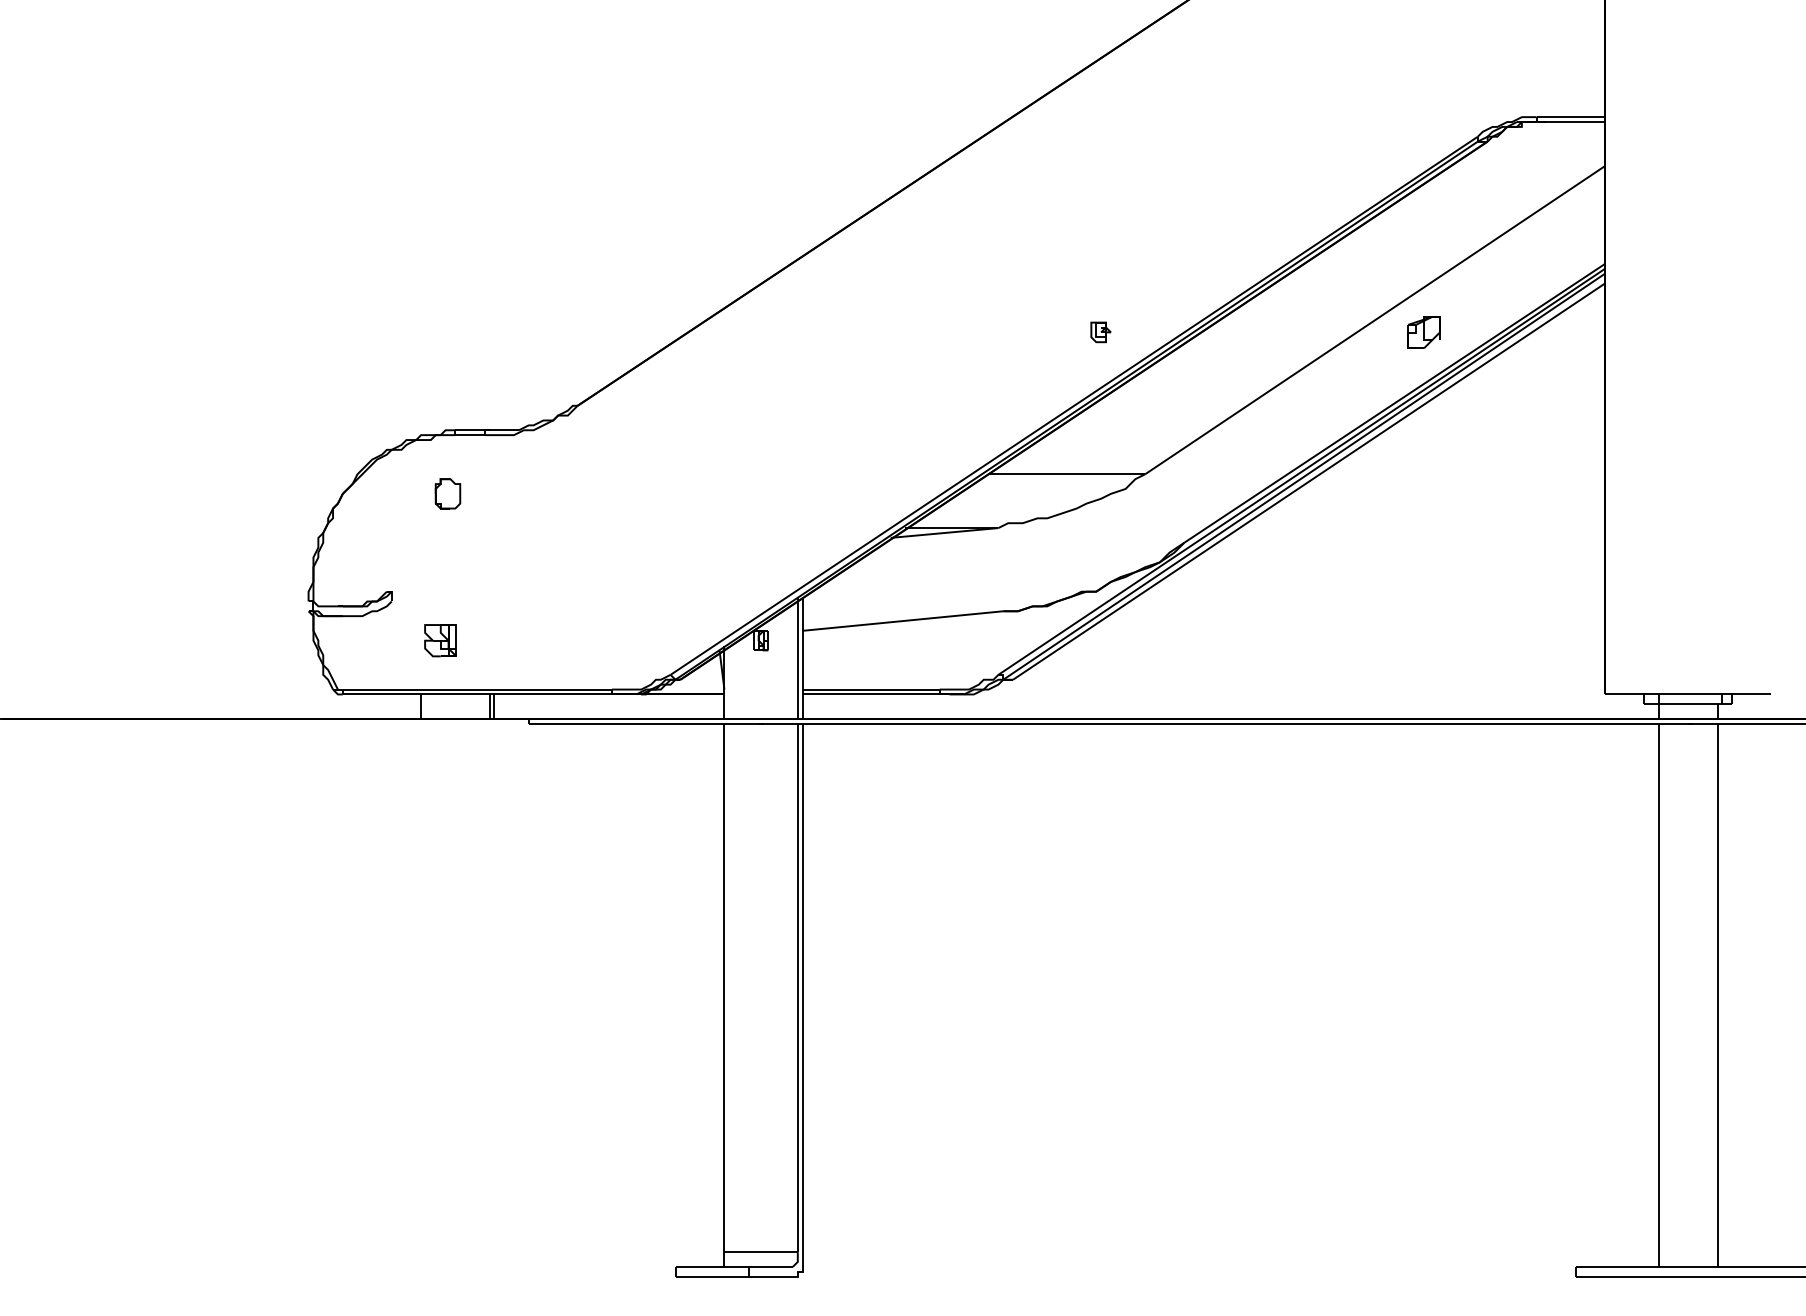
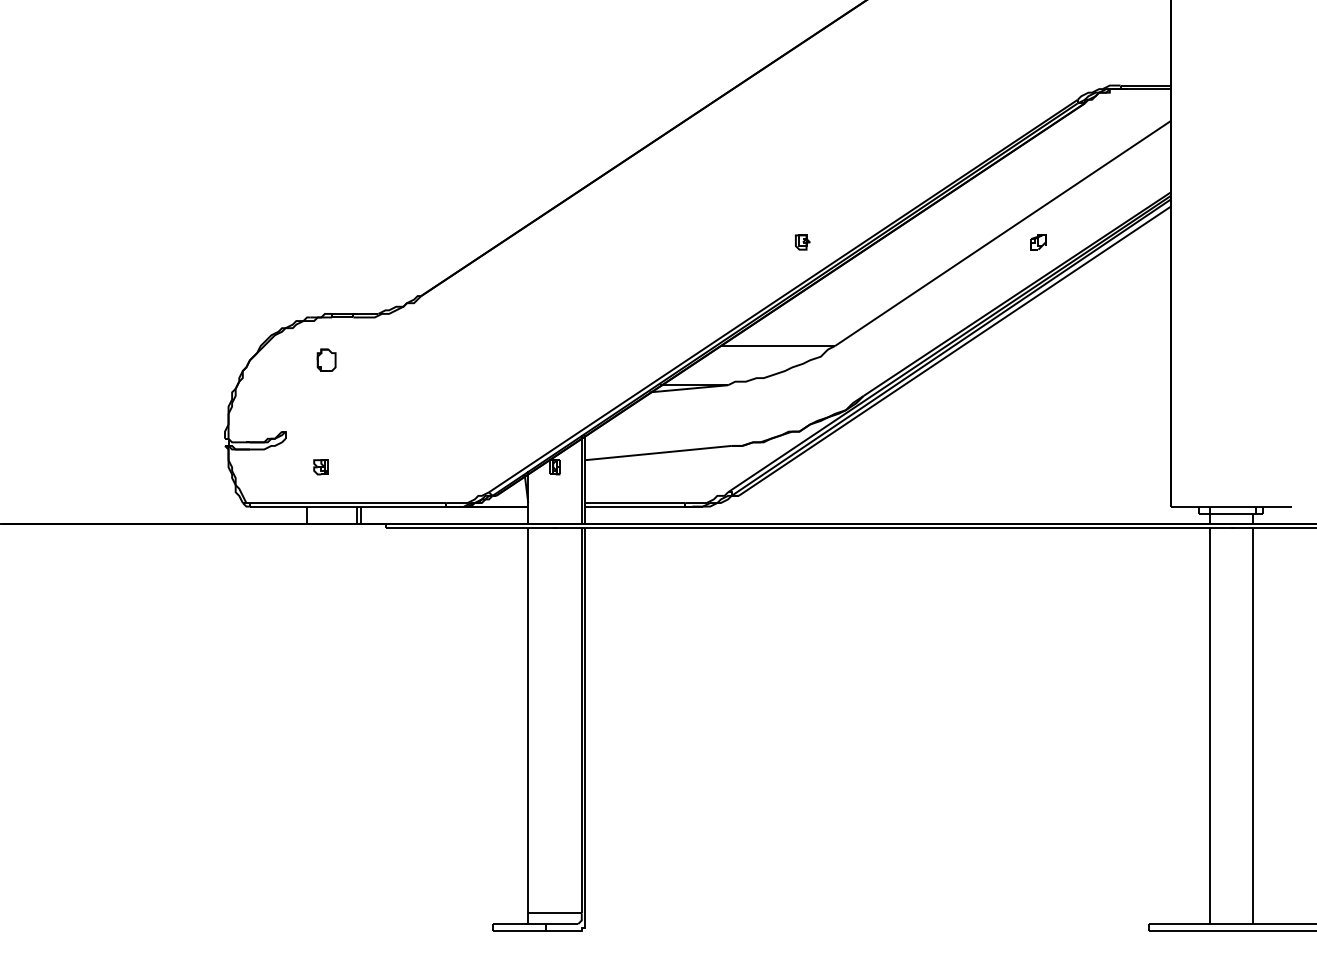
part: (1423, 331) -> (1038, 241), size x0.62
part: (440, 640) -> (321, 467), size x0.62

